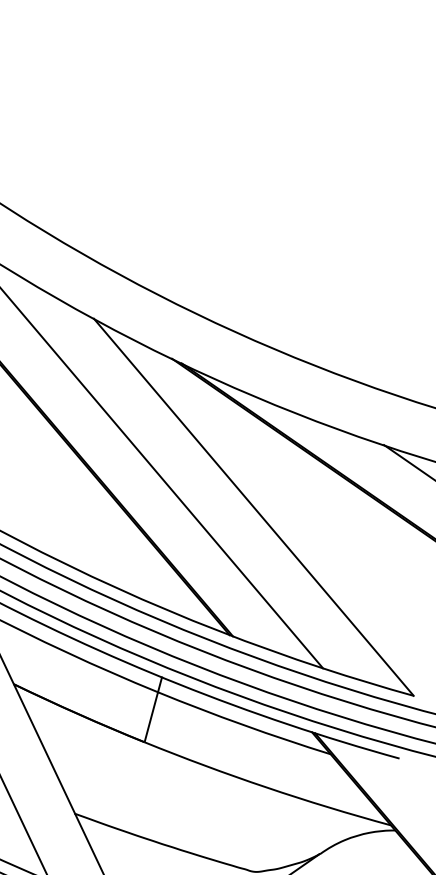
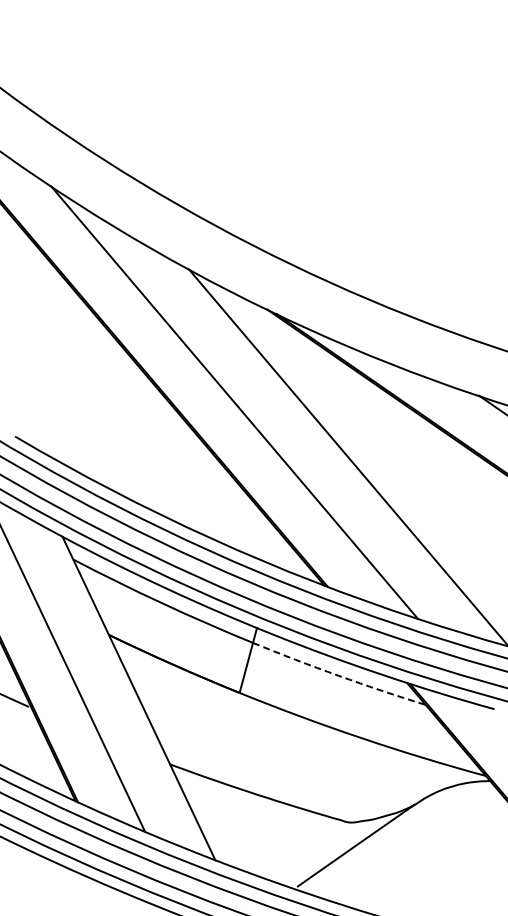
arc: (243, 724) -> (338, 675), solid -> dashed

